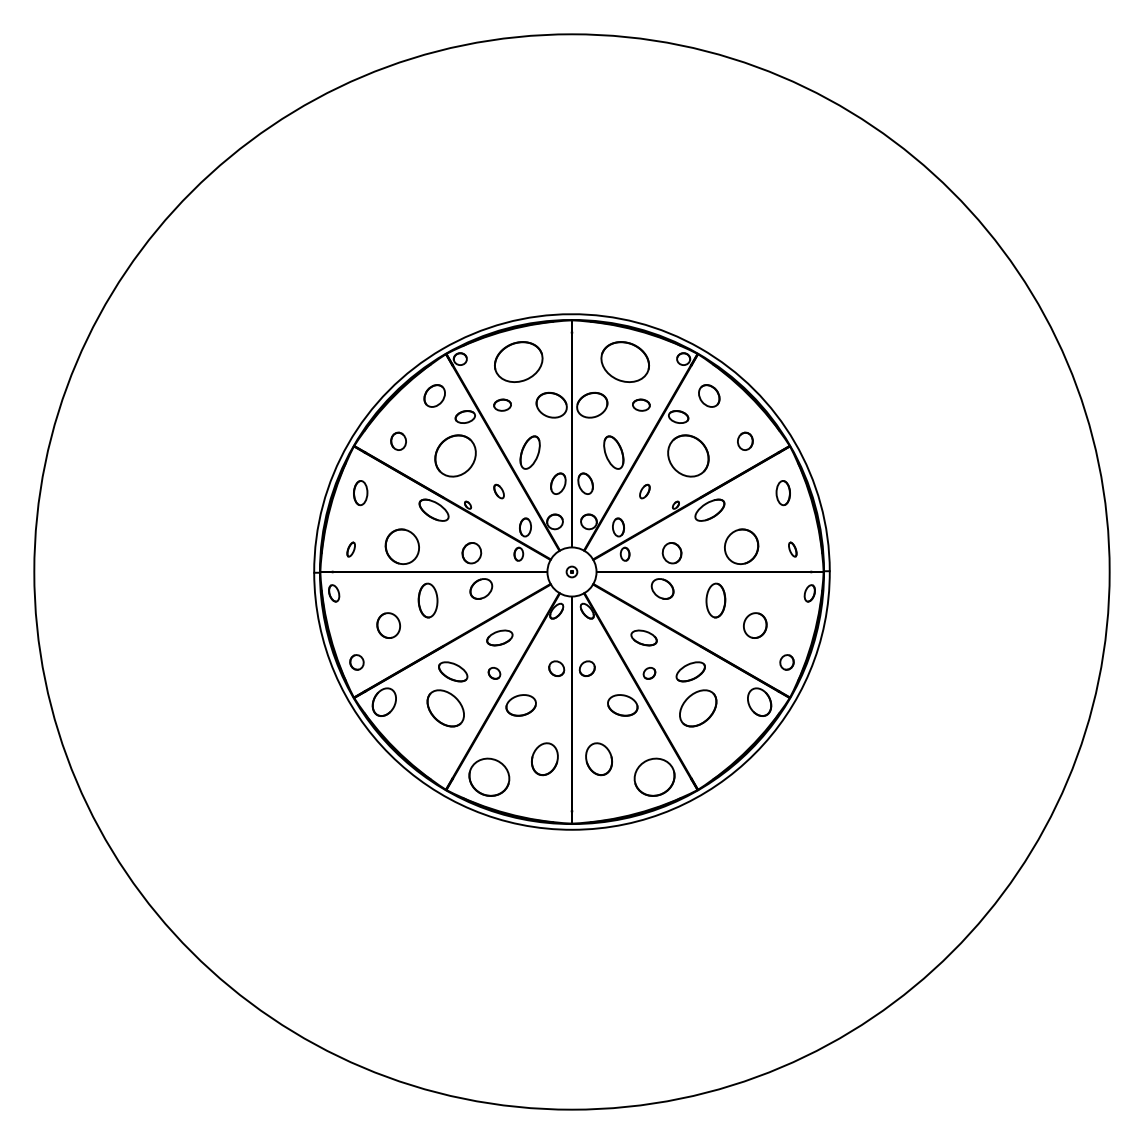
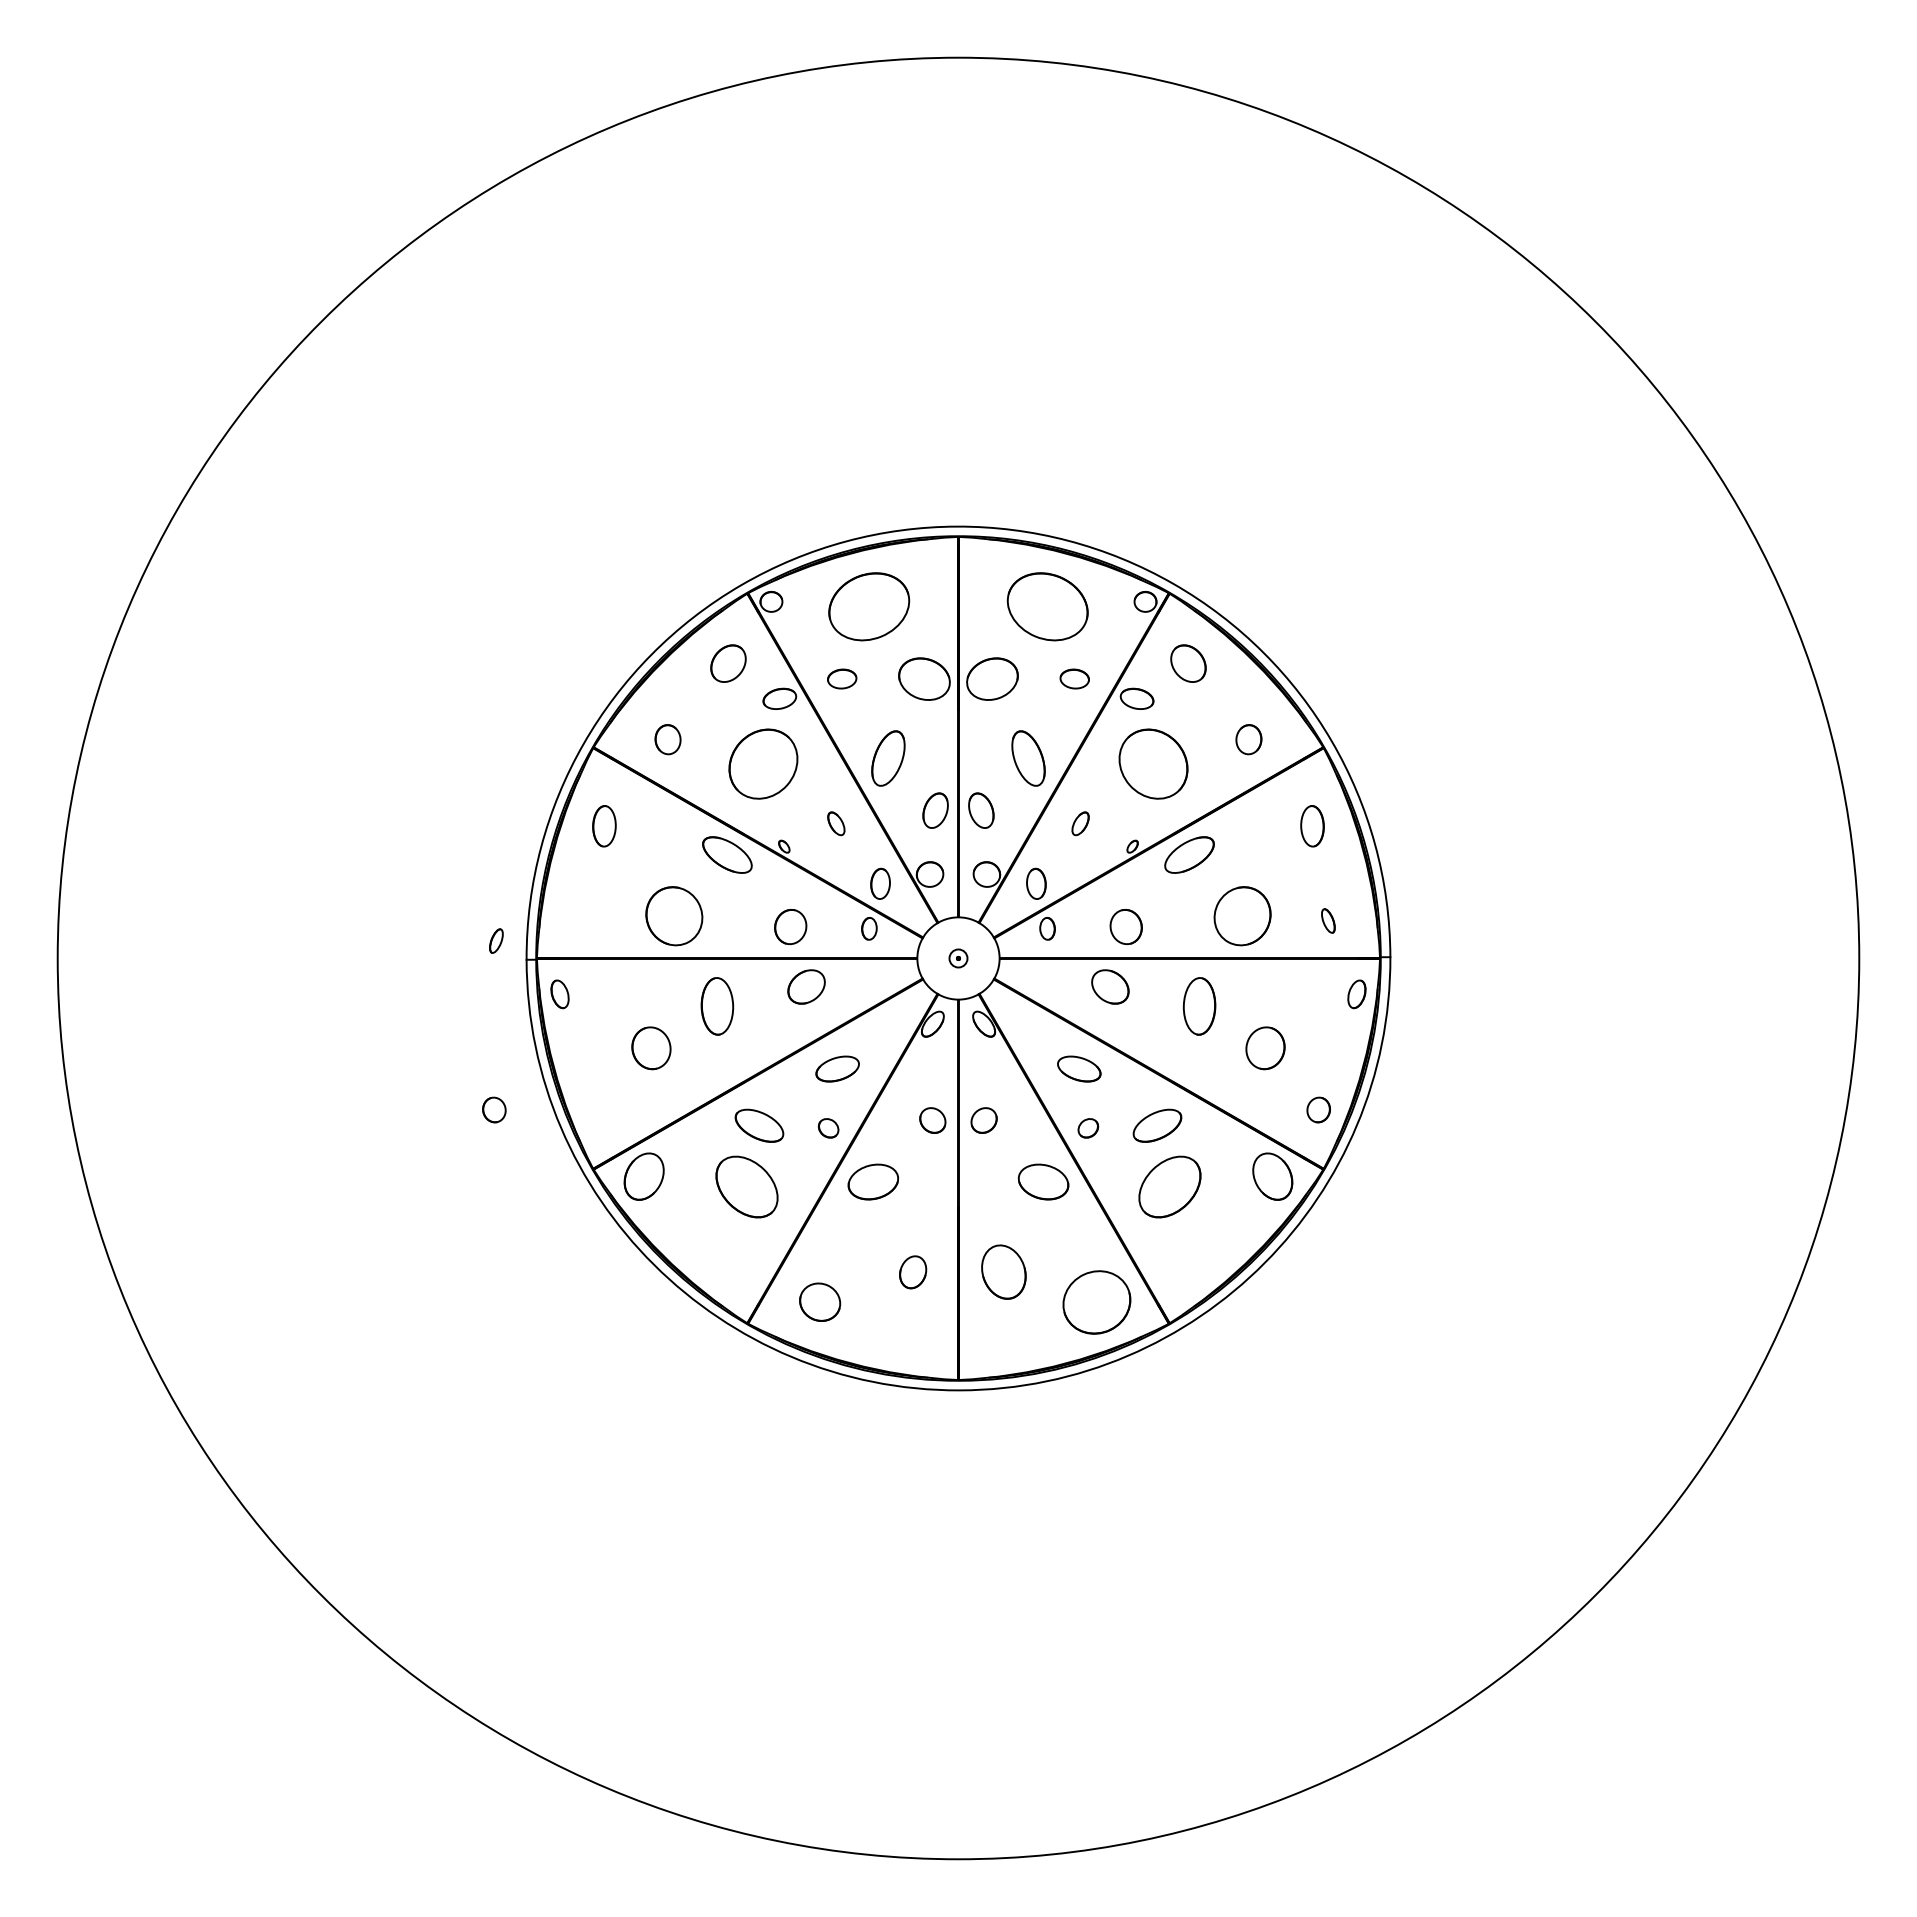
part: (350, 549) -> (495, 940), moved
part: (356, 662) -> (493, 1110), moved
part: (544, 759) -> (912, 1272), size x0.6
part: (489, 776) -> (820, 1301), size x0.6

